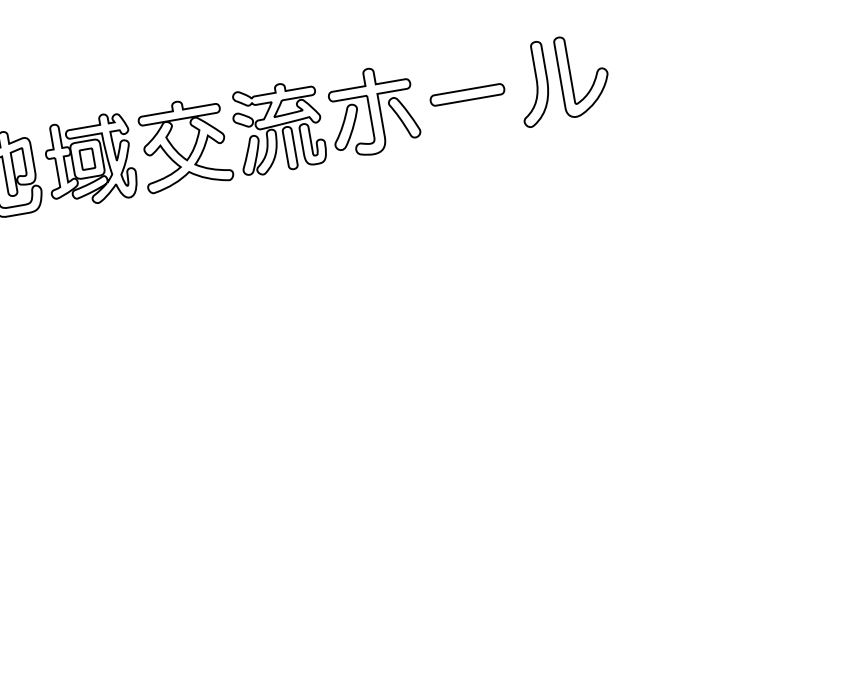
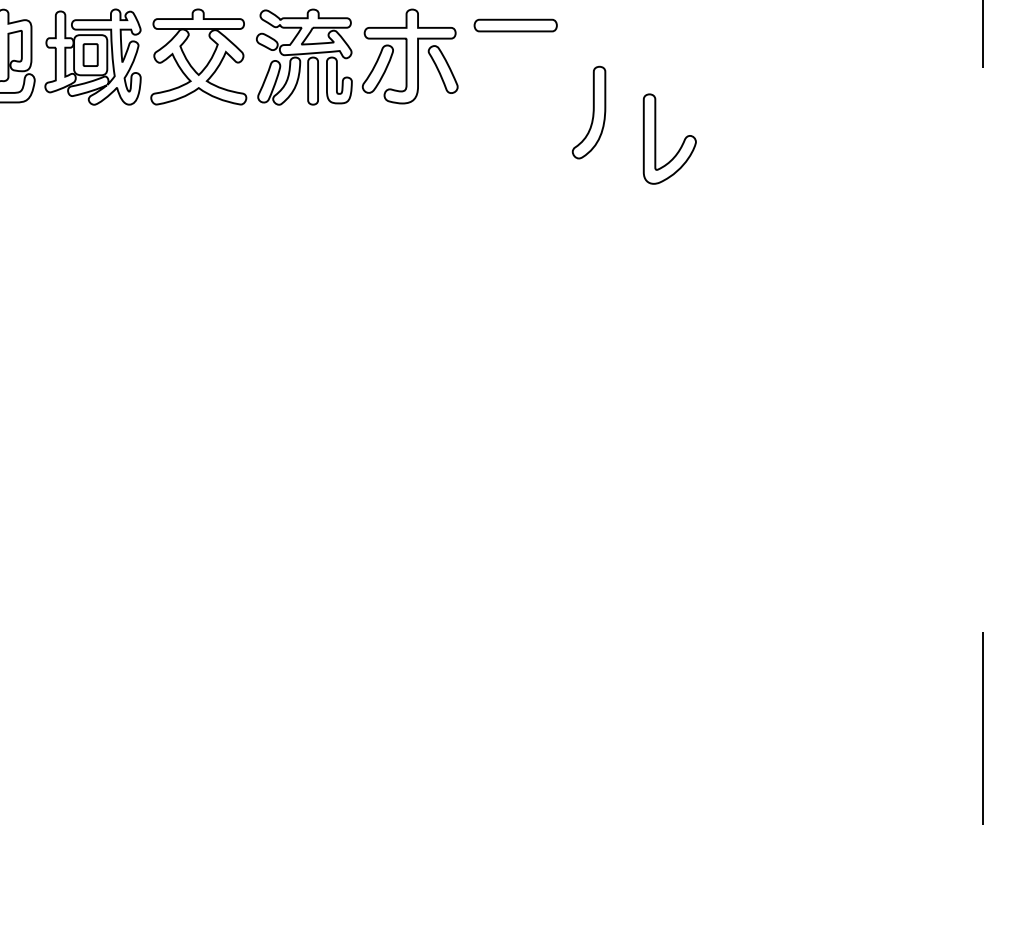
part: (571, 75) -> (656, 138), moved
part: (532, 84) -> (588, 112), moved
part: (467, 94) -> (515, 25), moved

